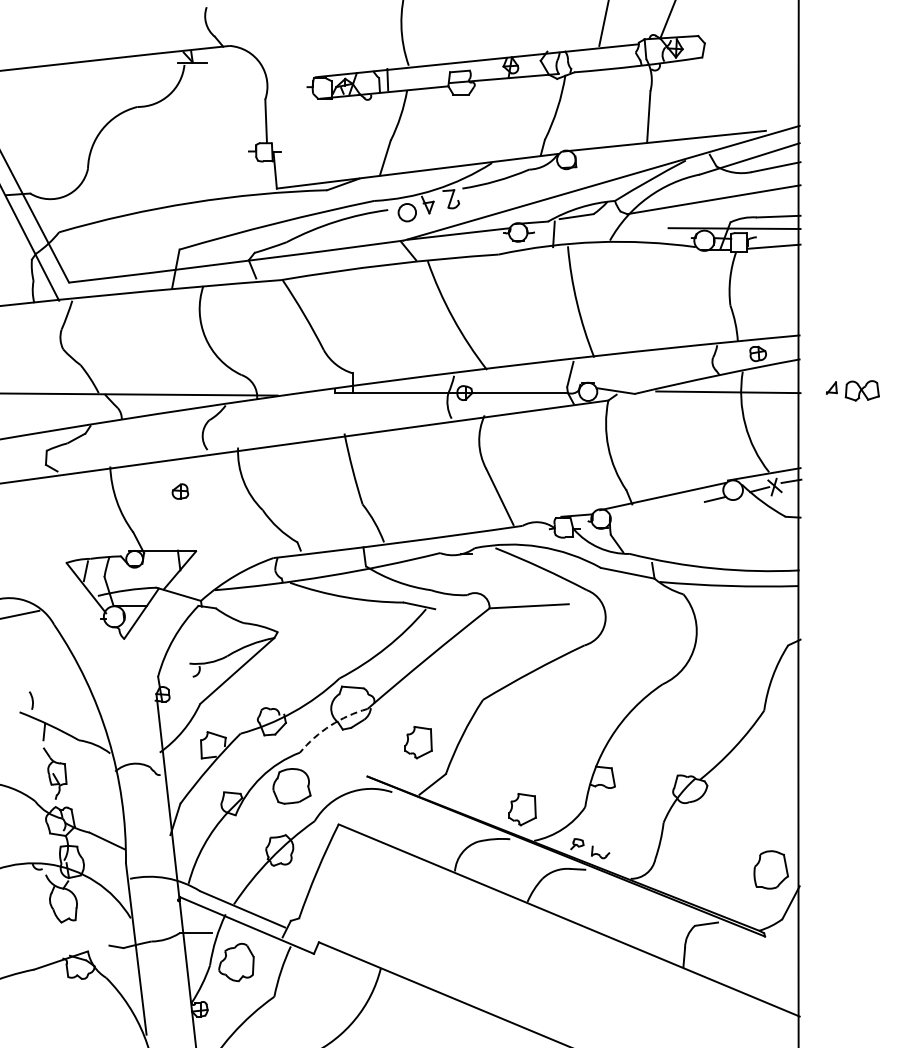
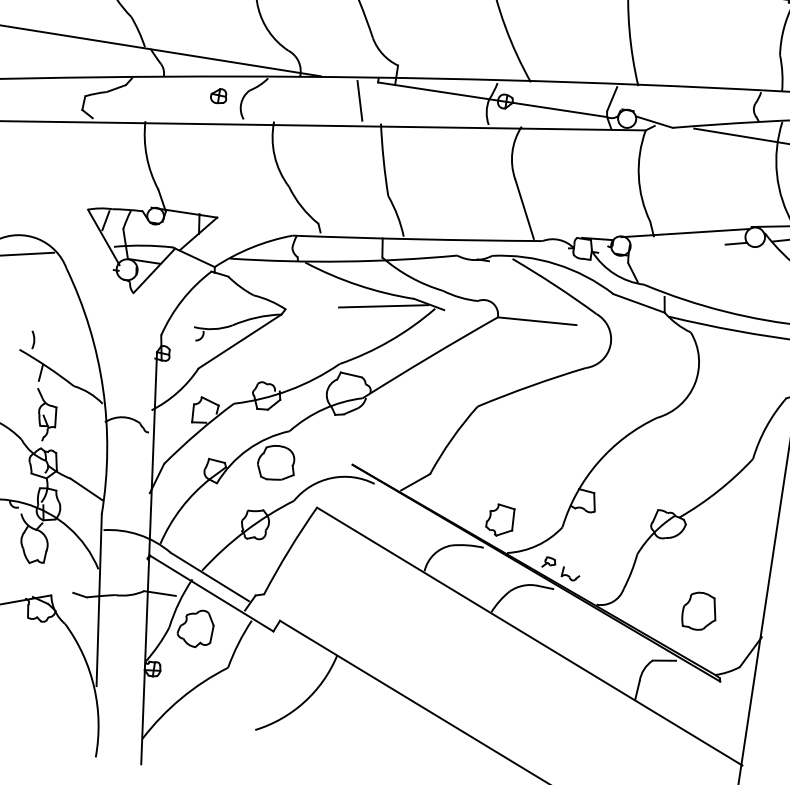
line: (319, 413) -> (359, 100), added
part: (180, 491) -> (218, 96), moved
line: (374, 614) -> (383, 306), added
arc: (330, 725) -> (323, 409), dashed -> solid
part: (418, 742) -> (407, 438), removed
part: (770, 869) -> (699, 610), moved

